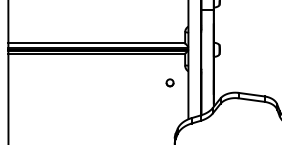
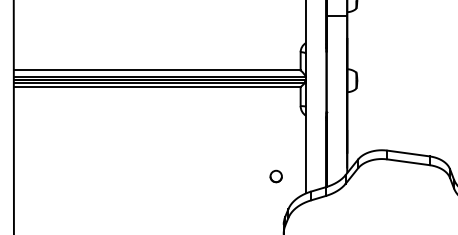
part: (169, 82) -> (275, 175), moved

